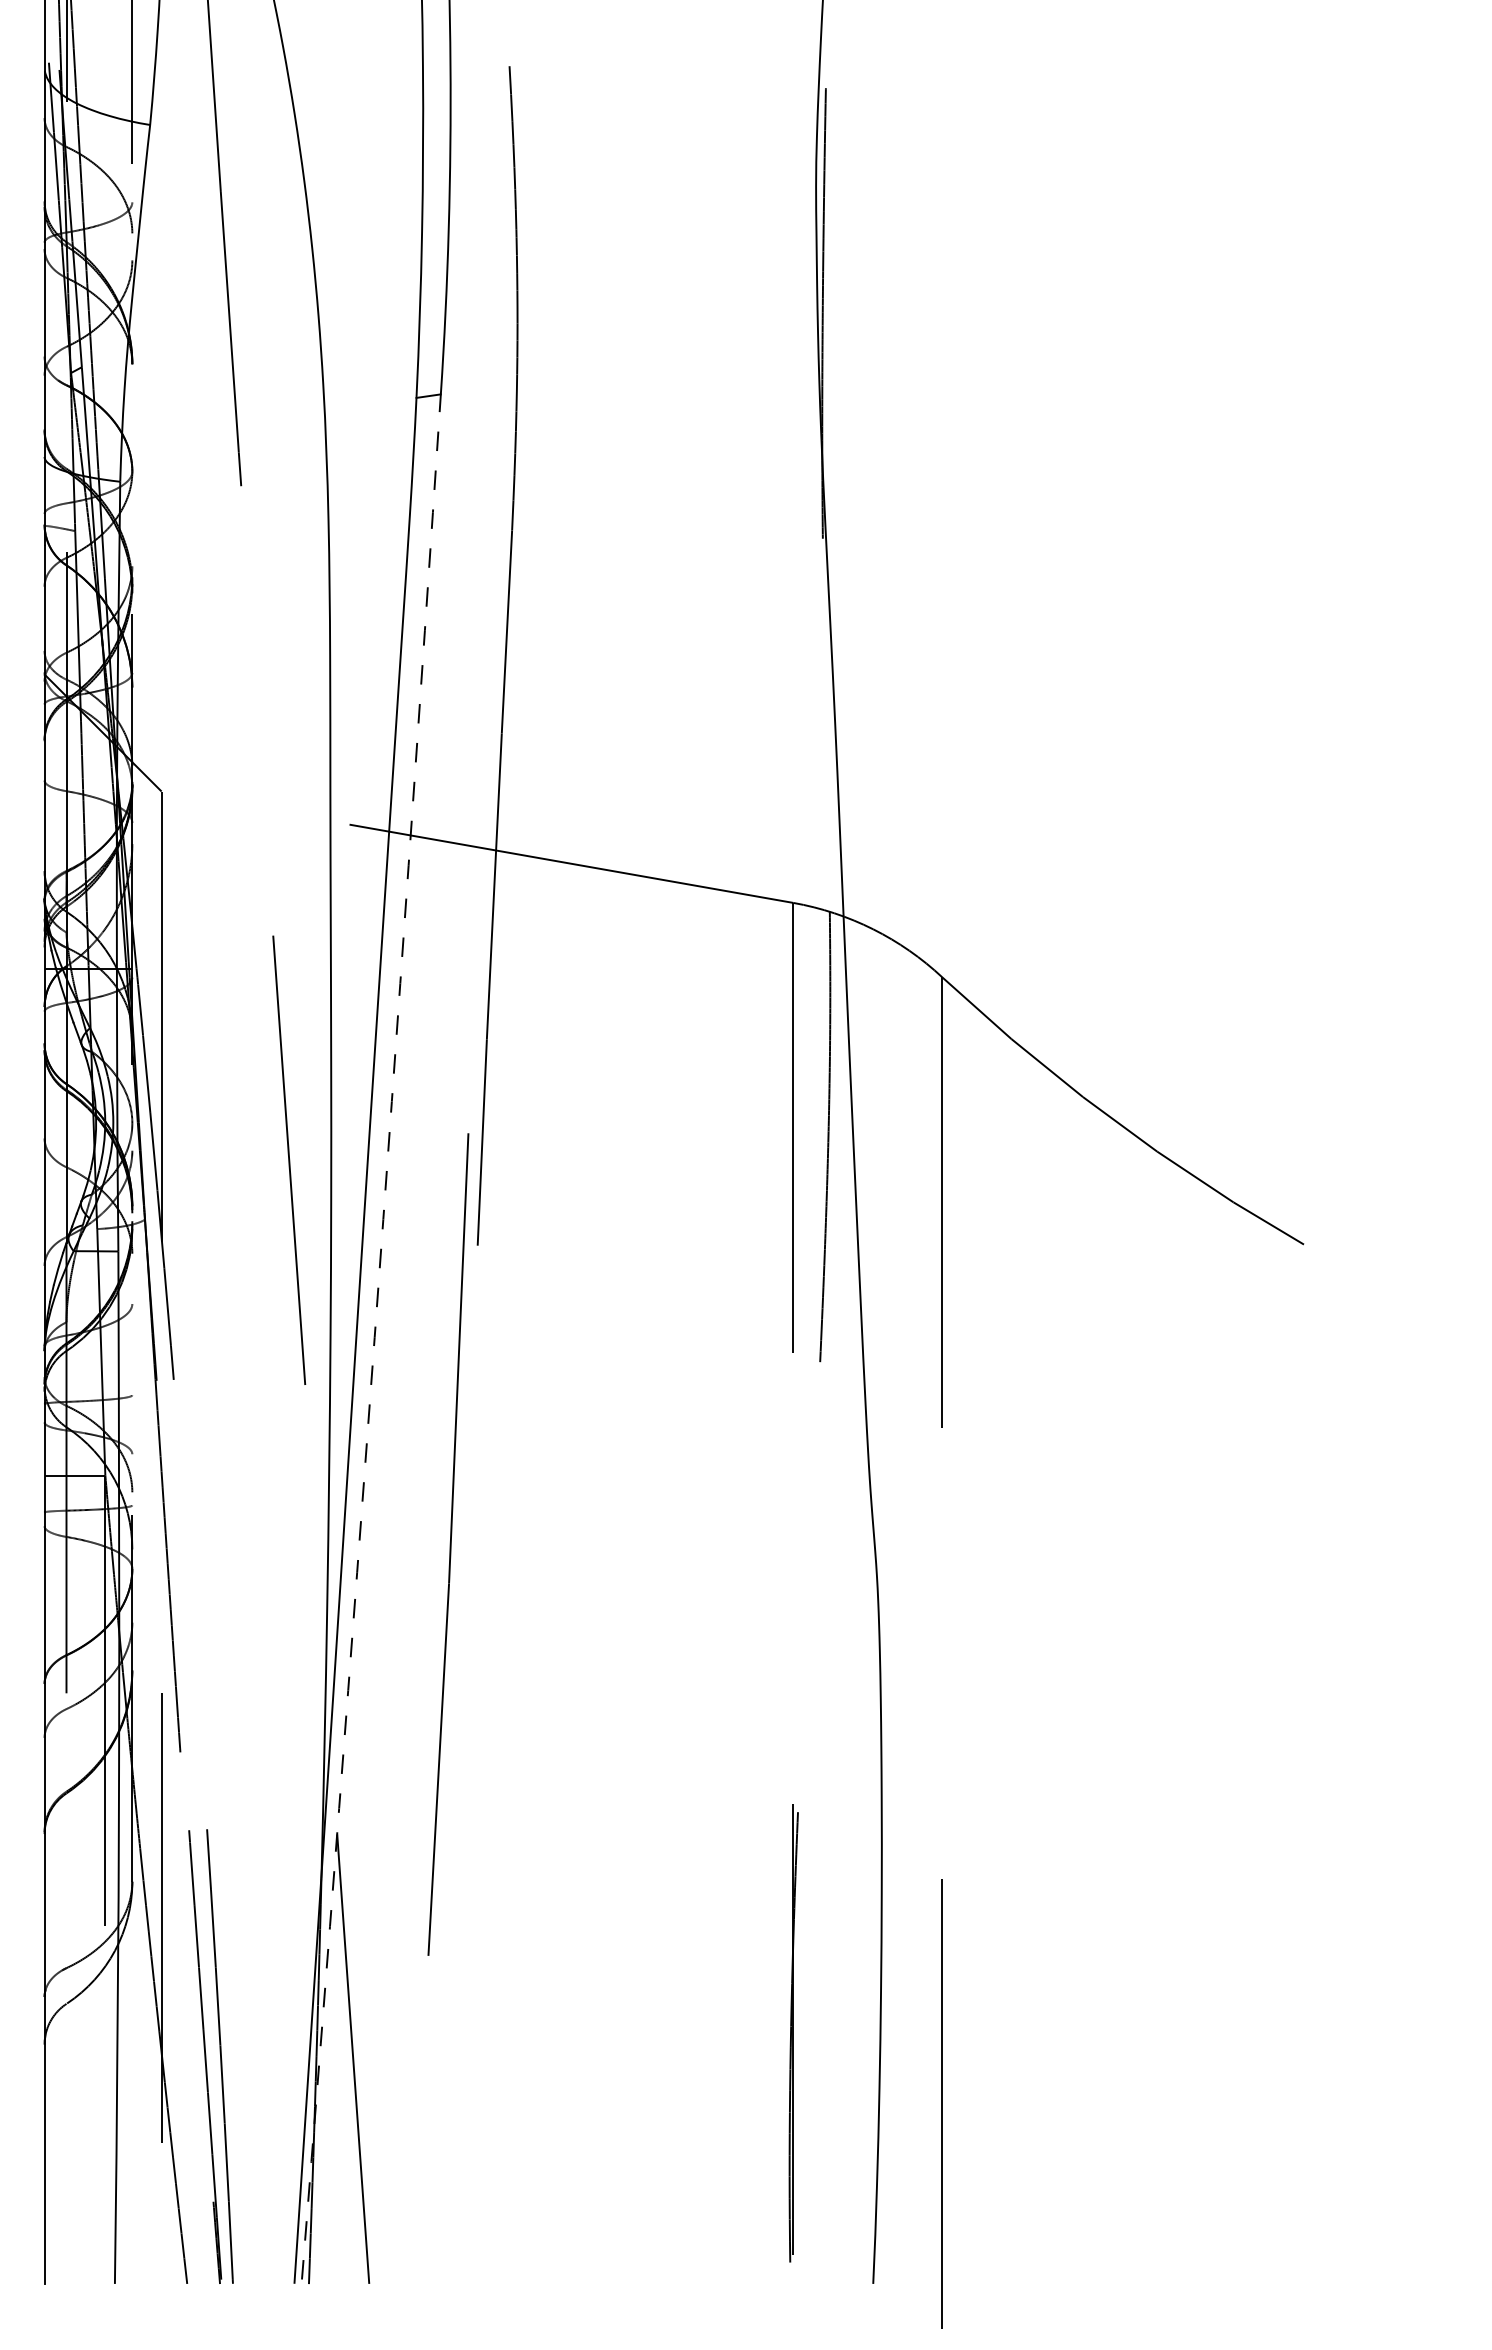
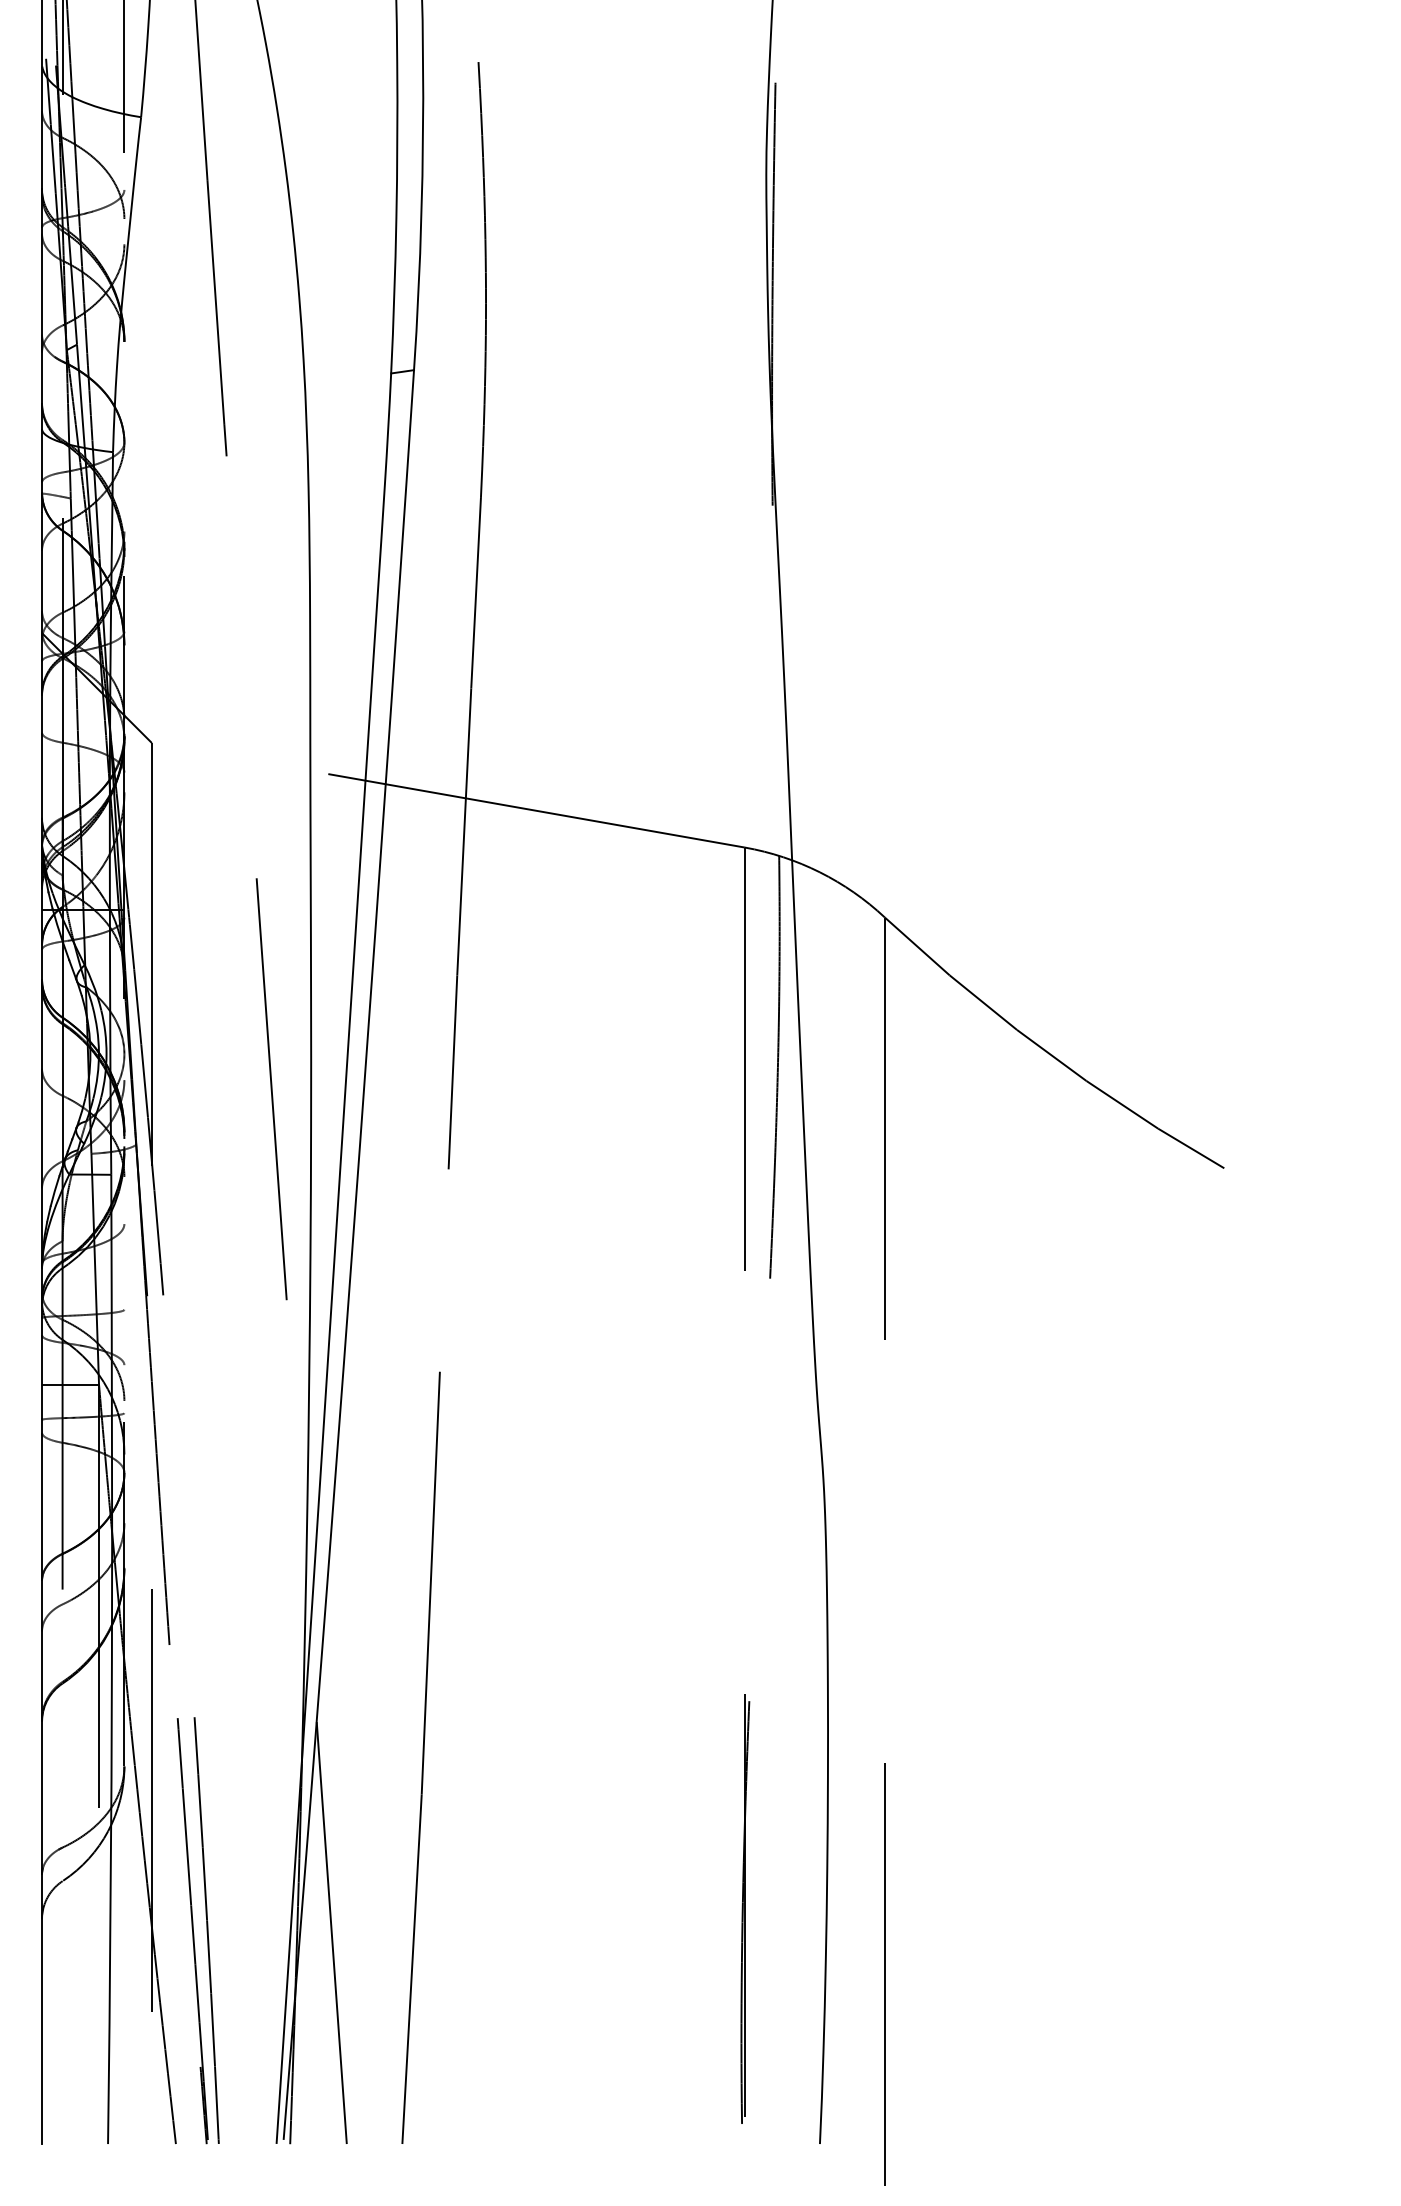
arc: (374, 1337) -> (351, 1255), dashed -> solid
part: (448, 1544) -> (421, 1757), moved

